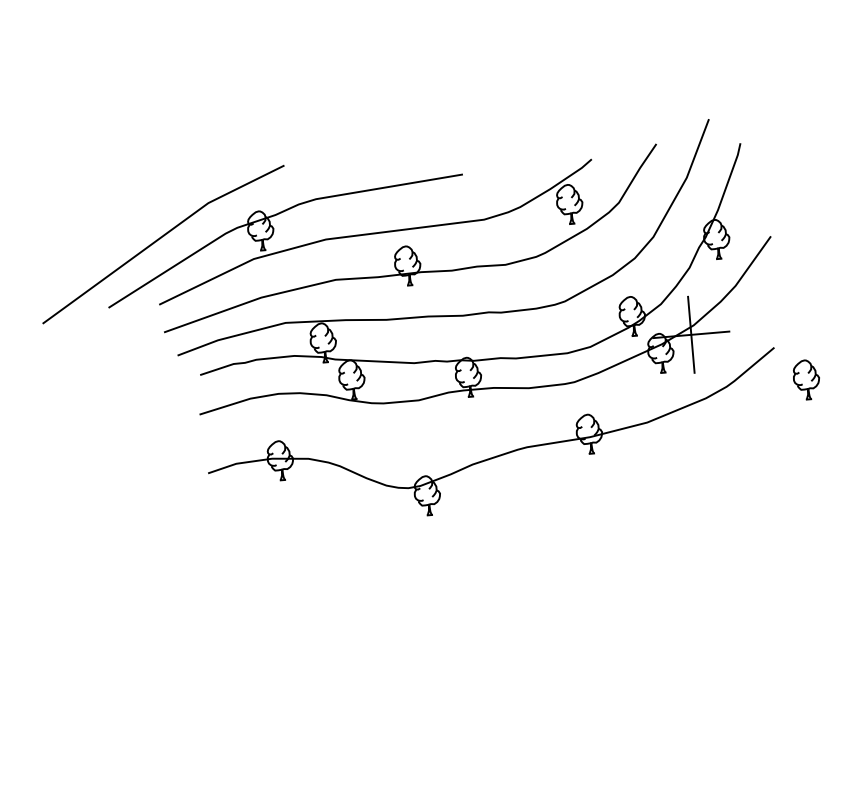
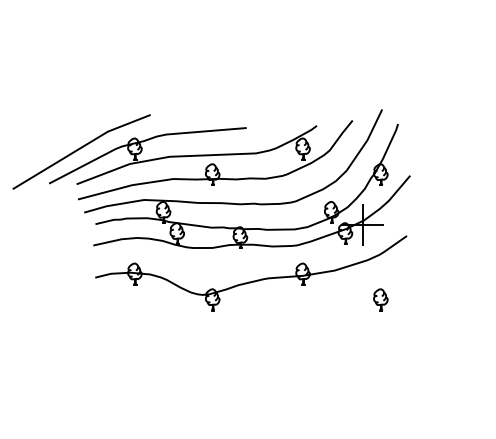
part: (805, 379) -> (380, 299), moved

